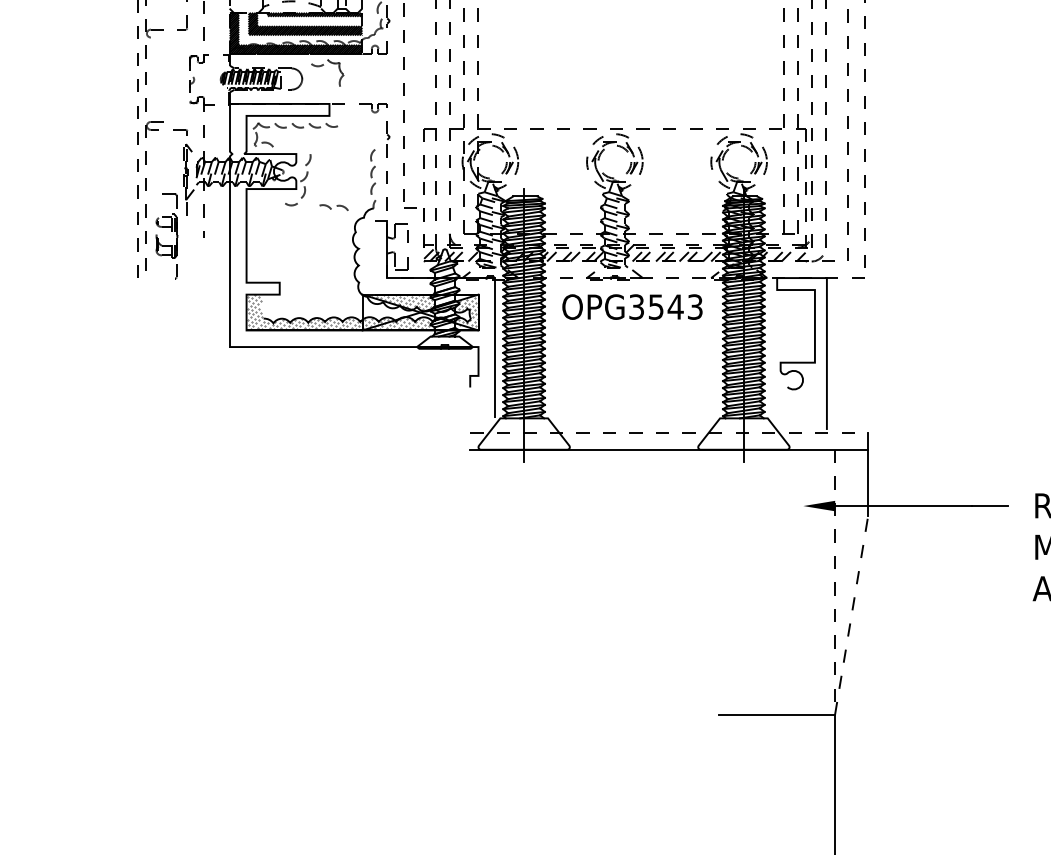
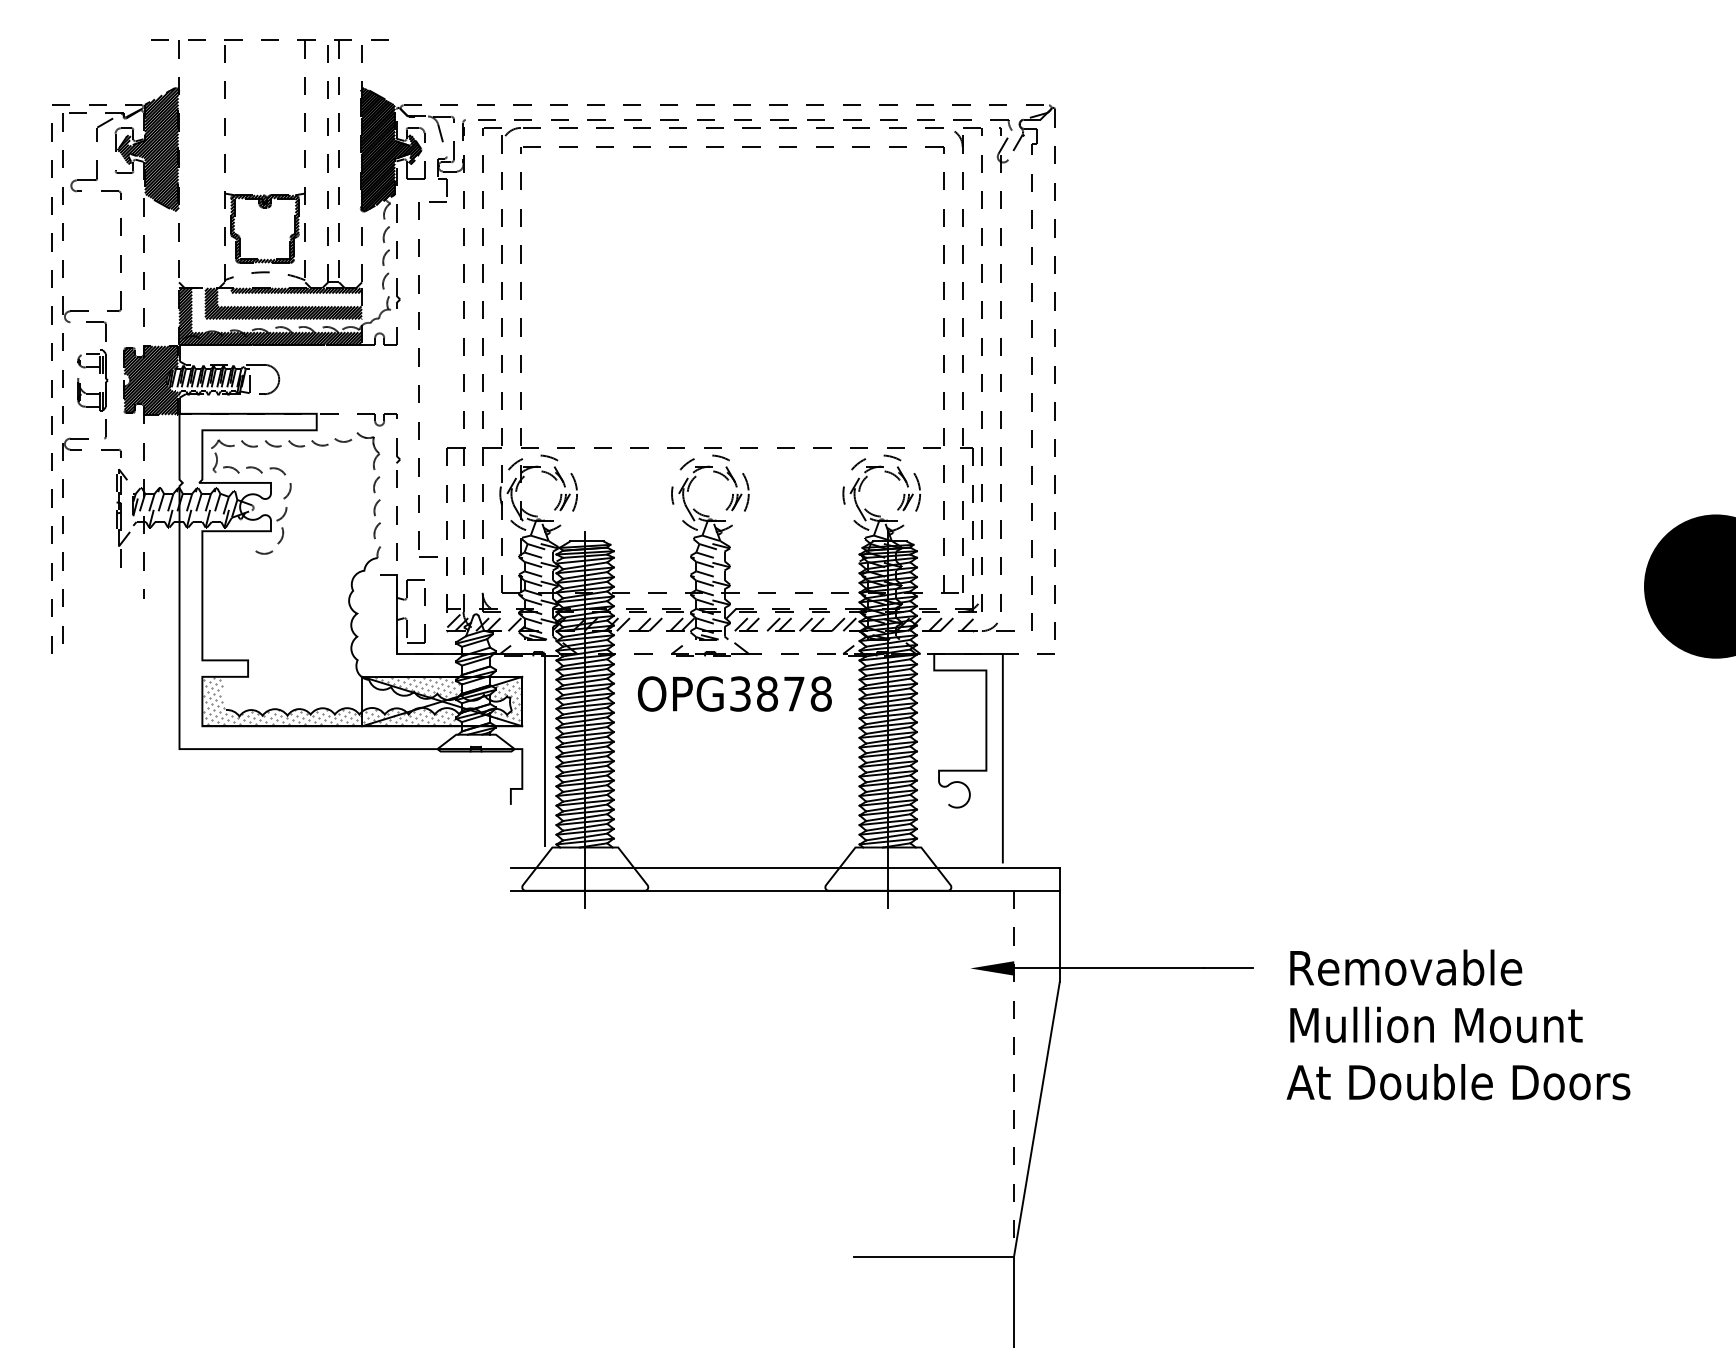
part: (324, 65) -> (352, 440), moved
hatch: (209, 79) -> (151, 380), added
part: (333, 207) -> (265, 470), moved
part: (171, 231) -> (99, 373), moved
text: (675, 306) -> (794, 693), OPG3543 -> OPG3878
line: (669, 432) -> (785, 867), dashed -> solid
line: (851, 614) -> (1036, 1118), dashed -> solid

